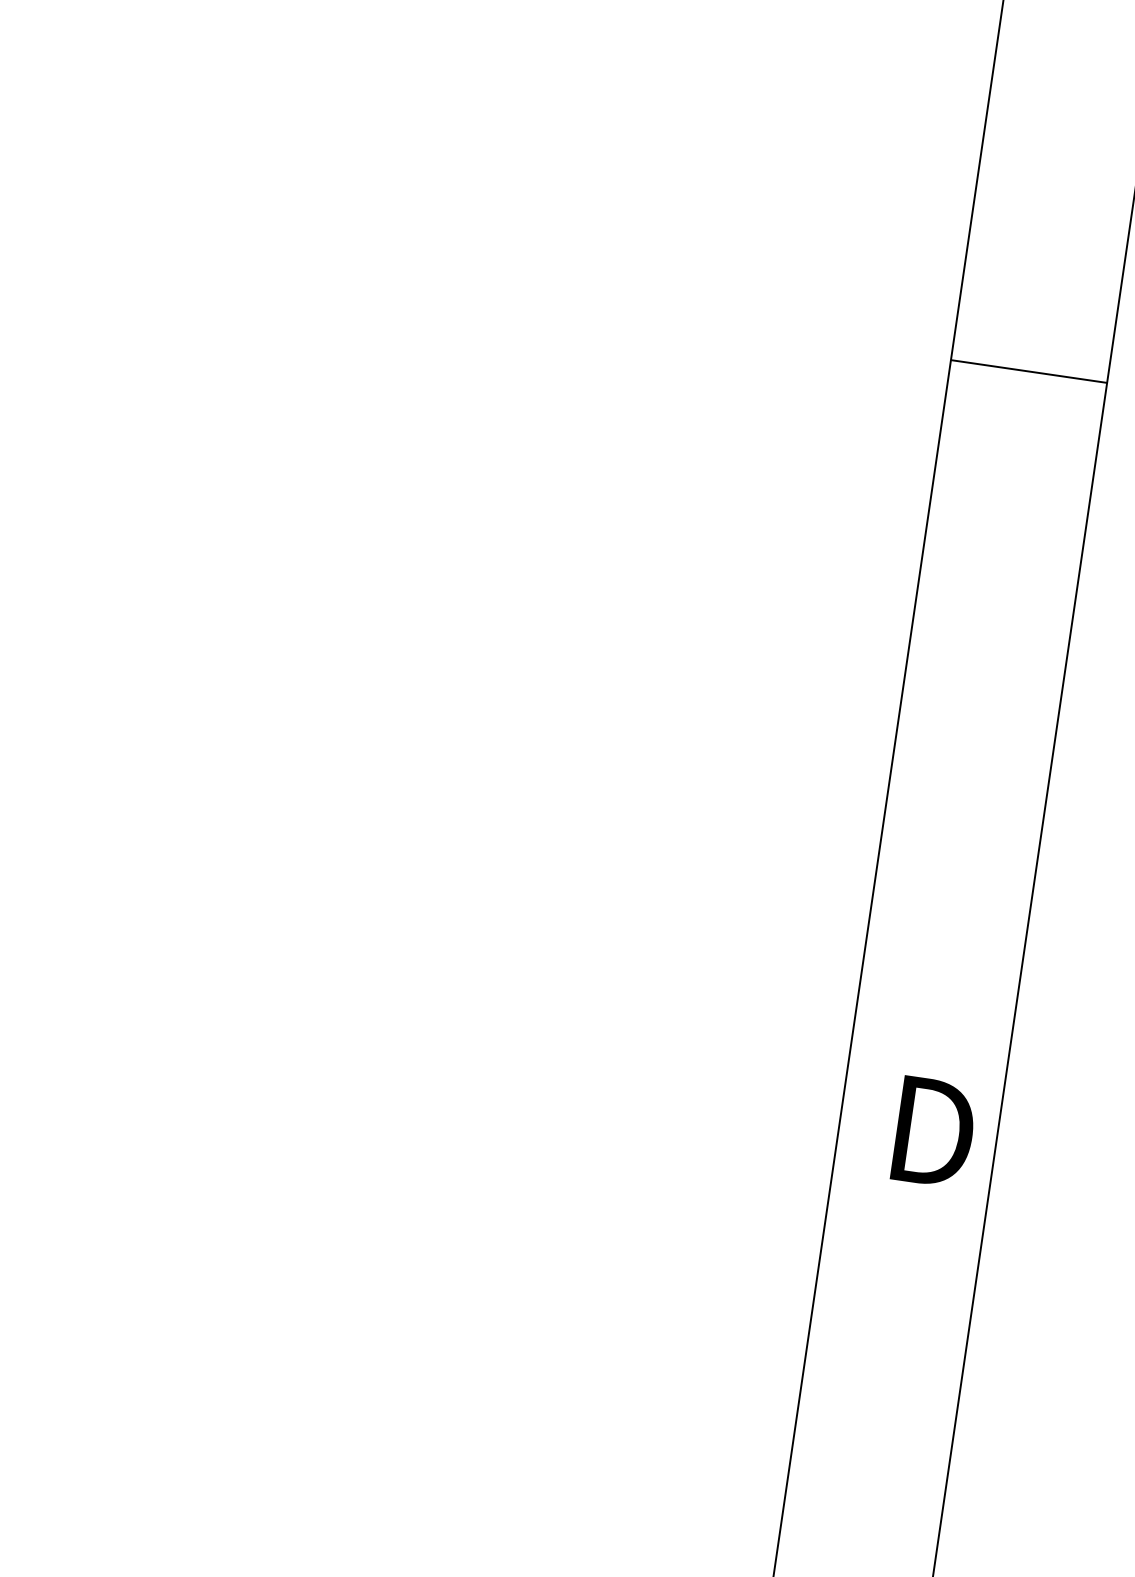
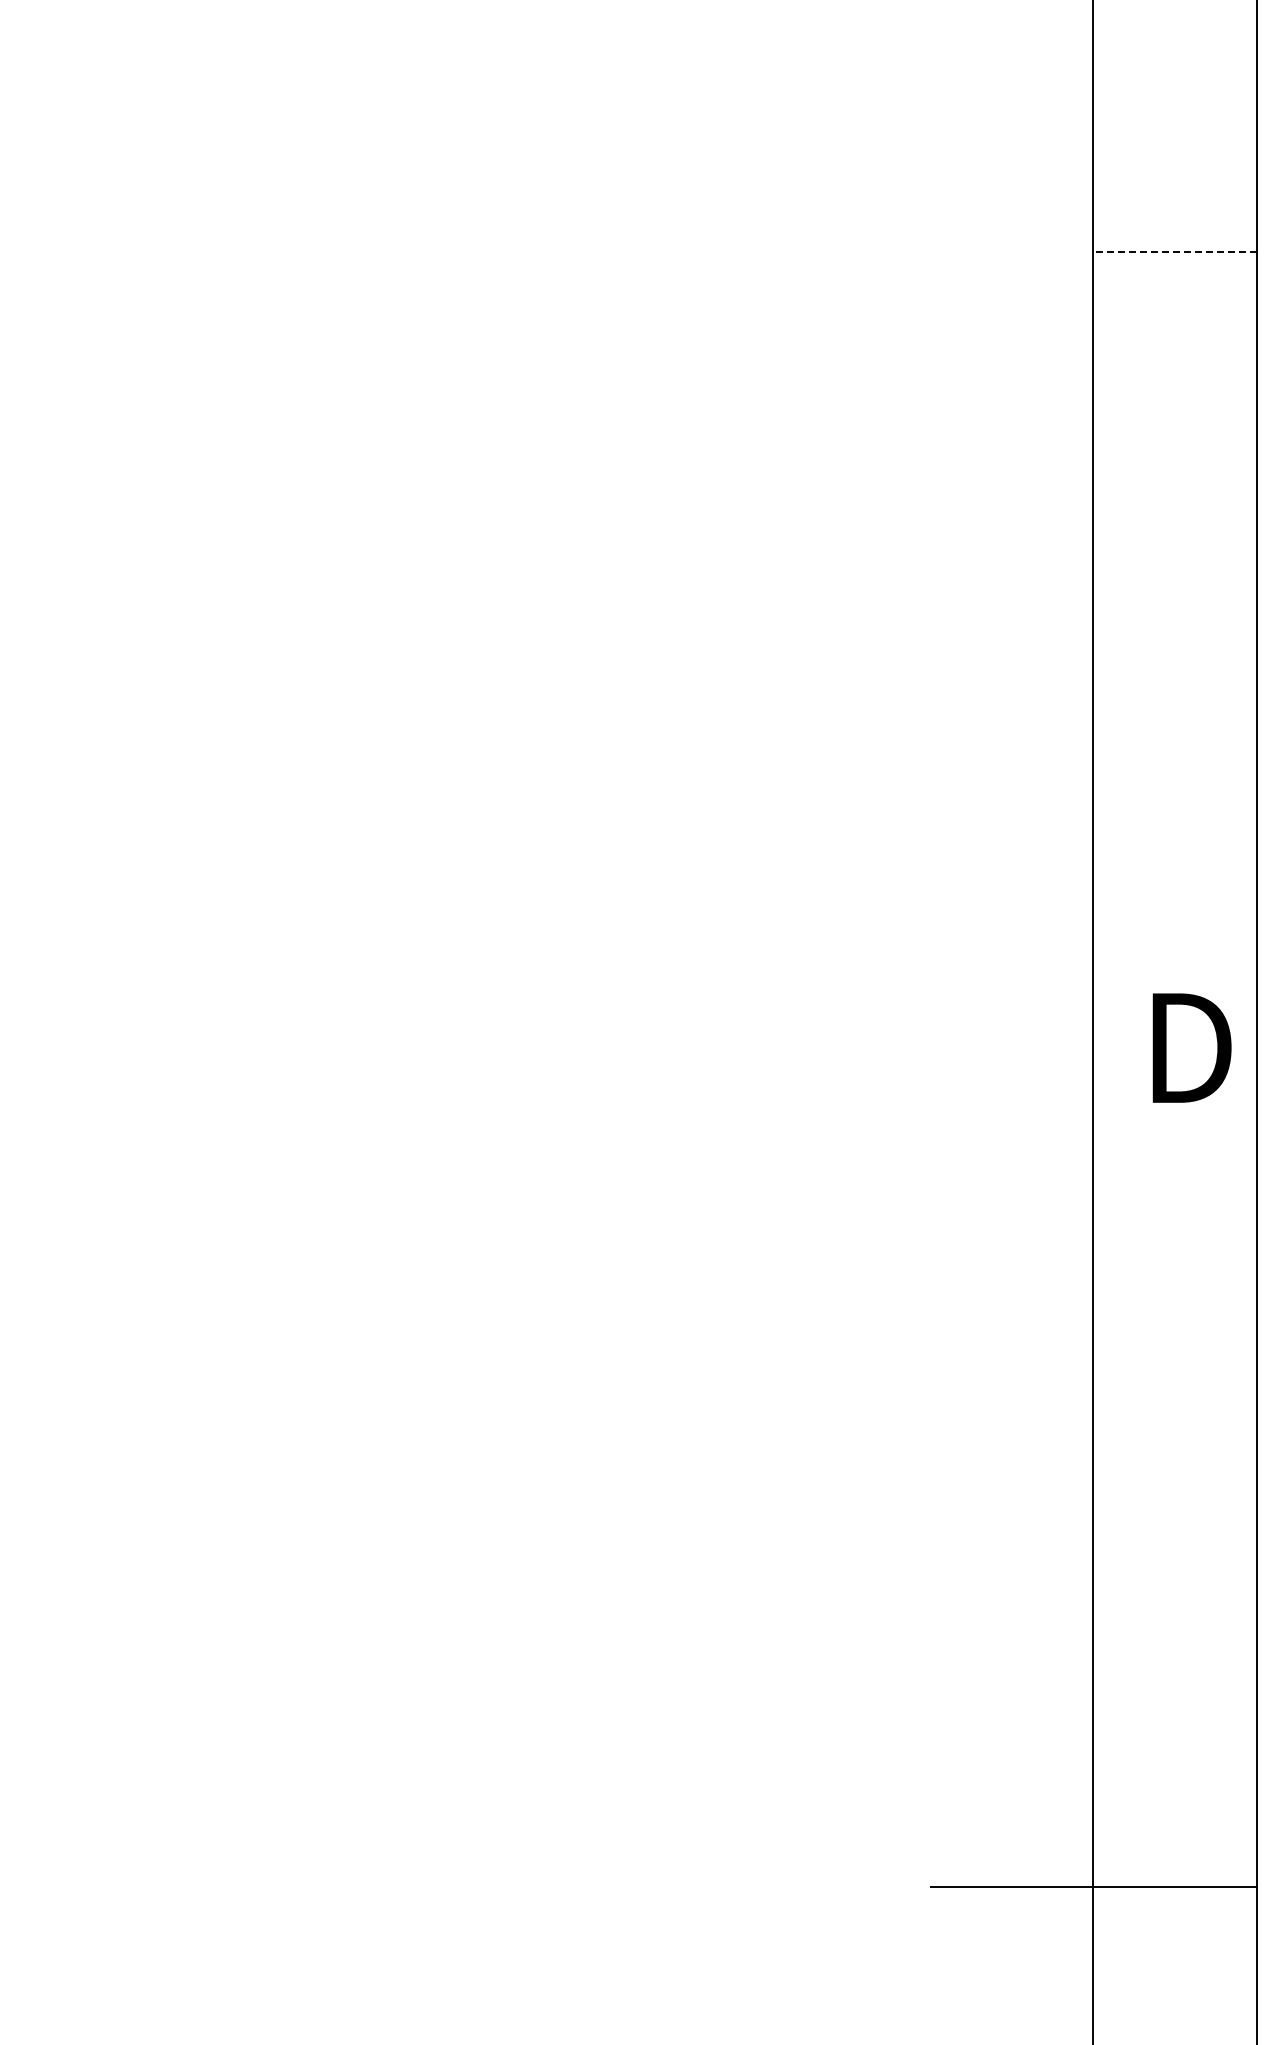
line: (1029, 371) -> (1175, 251), solid -> dashed

